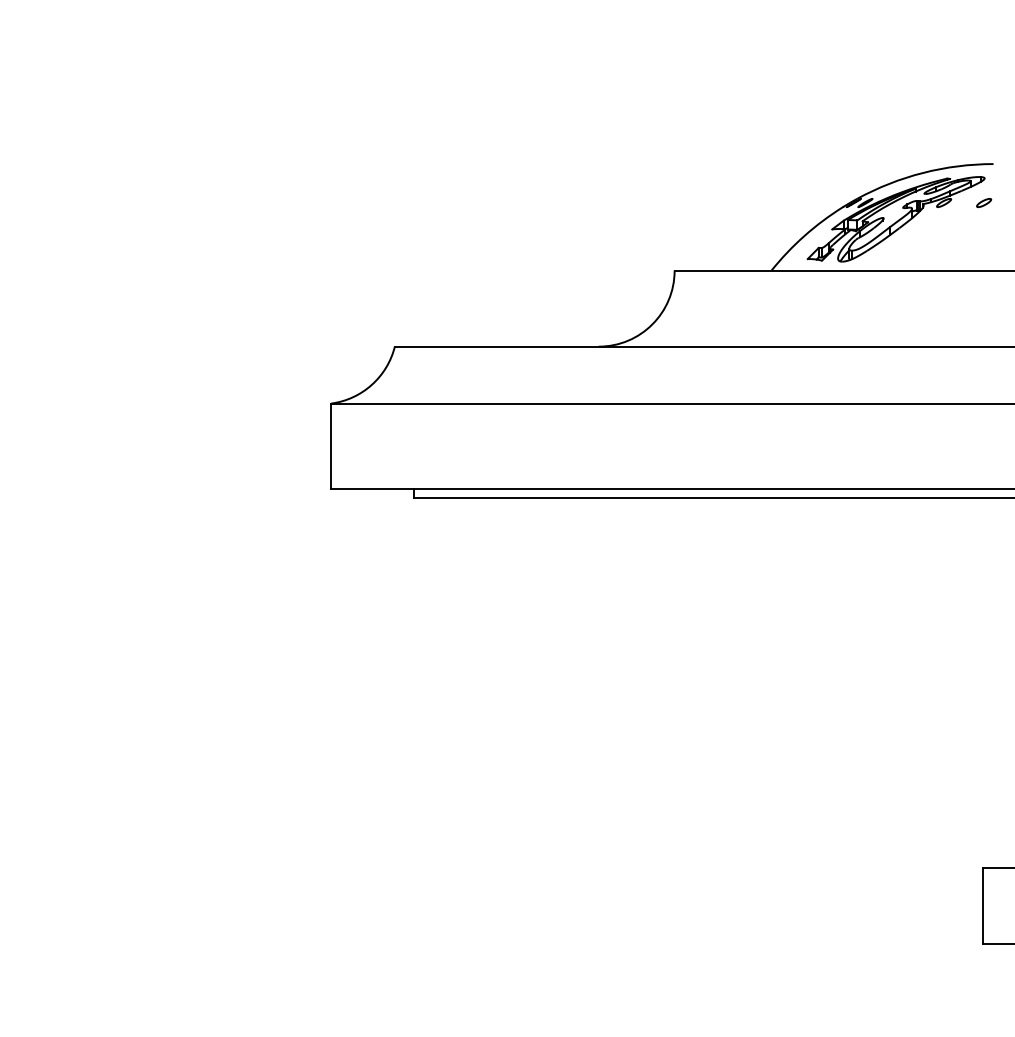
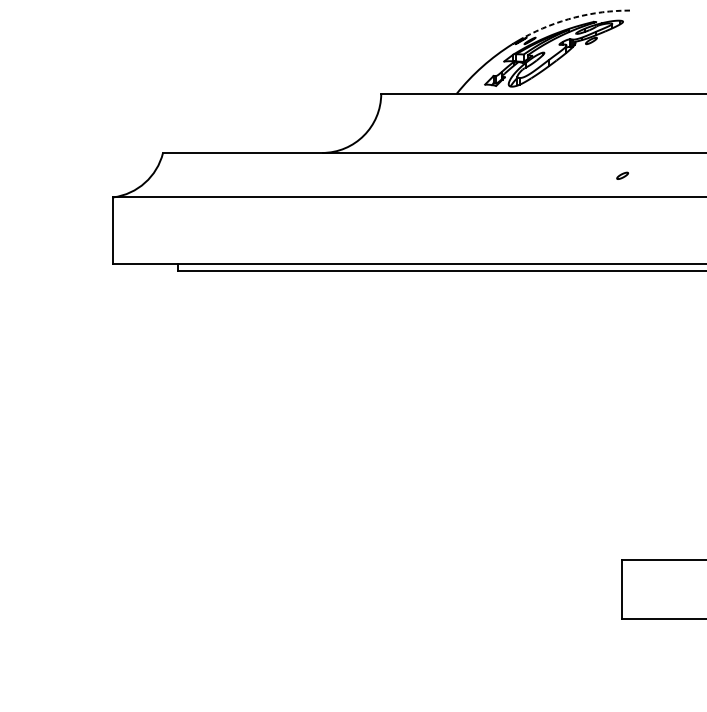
arc: (923, 172) -> (575, 17), solid -> dashed
part: (984, 203) -> (622, 176), moved

